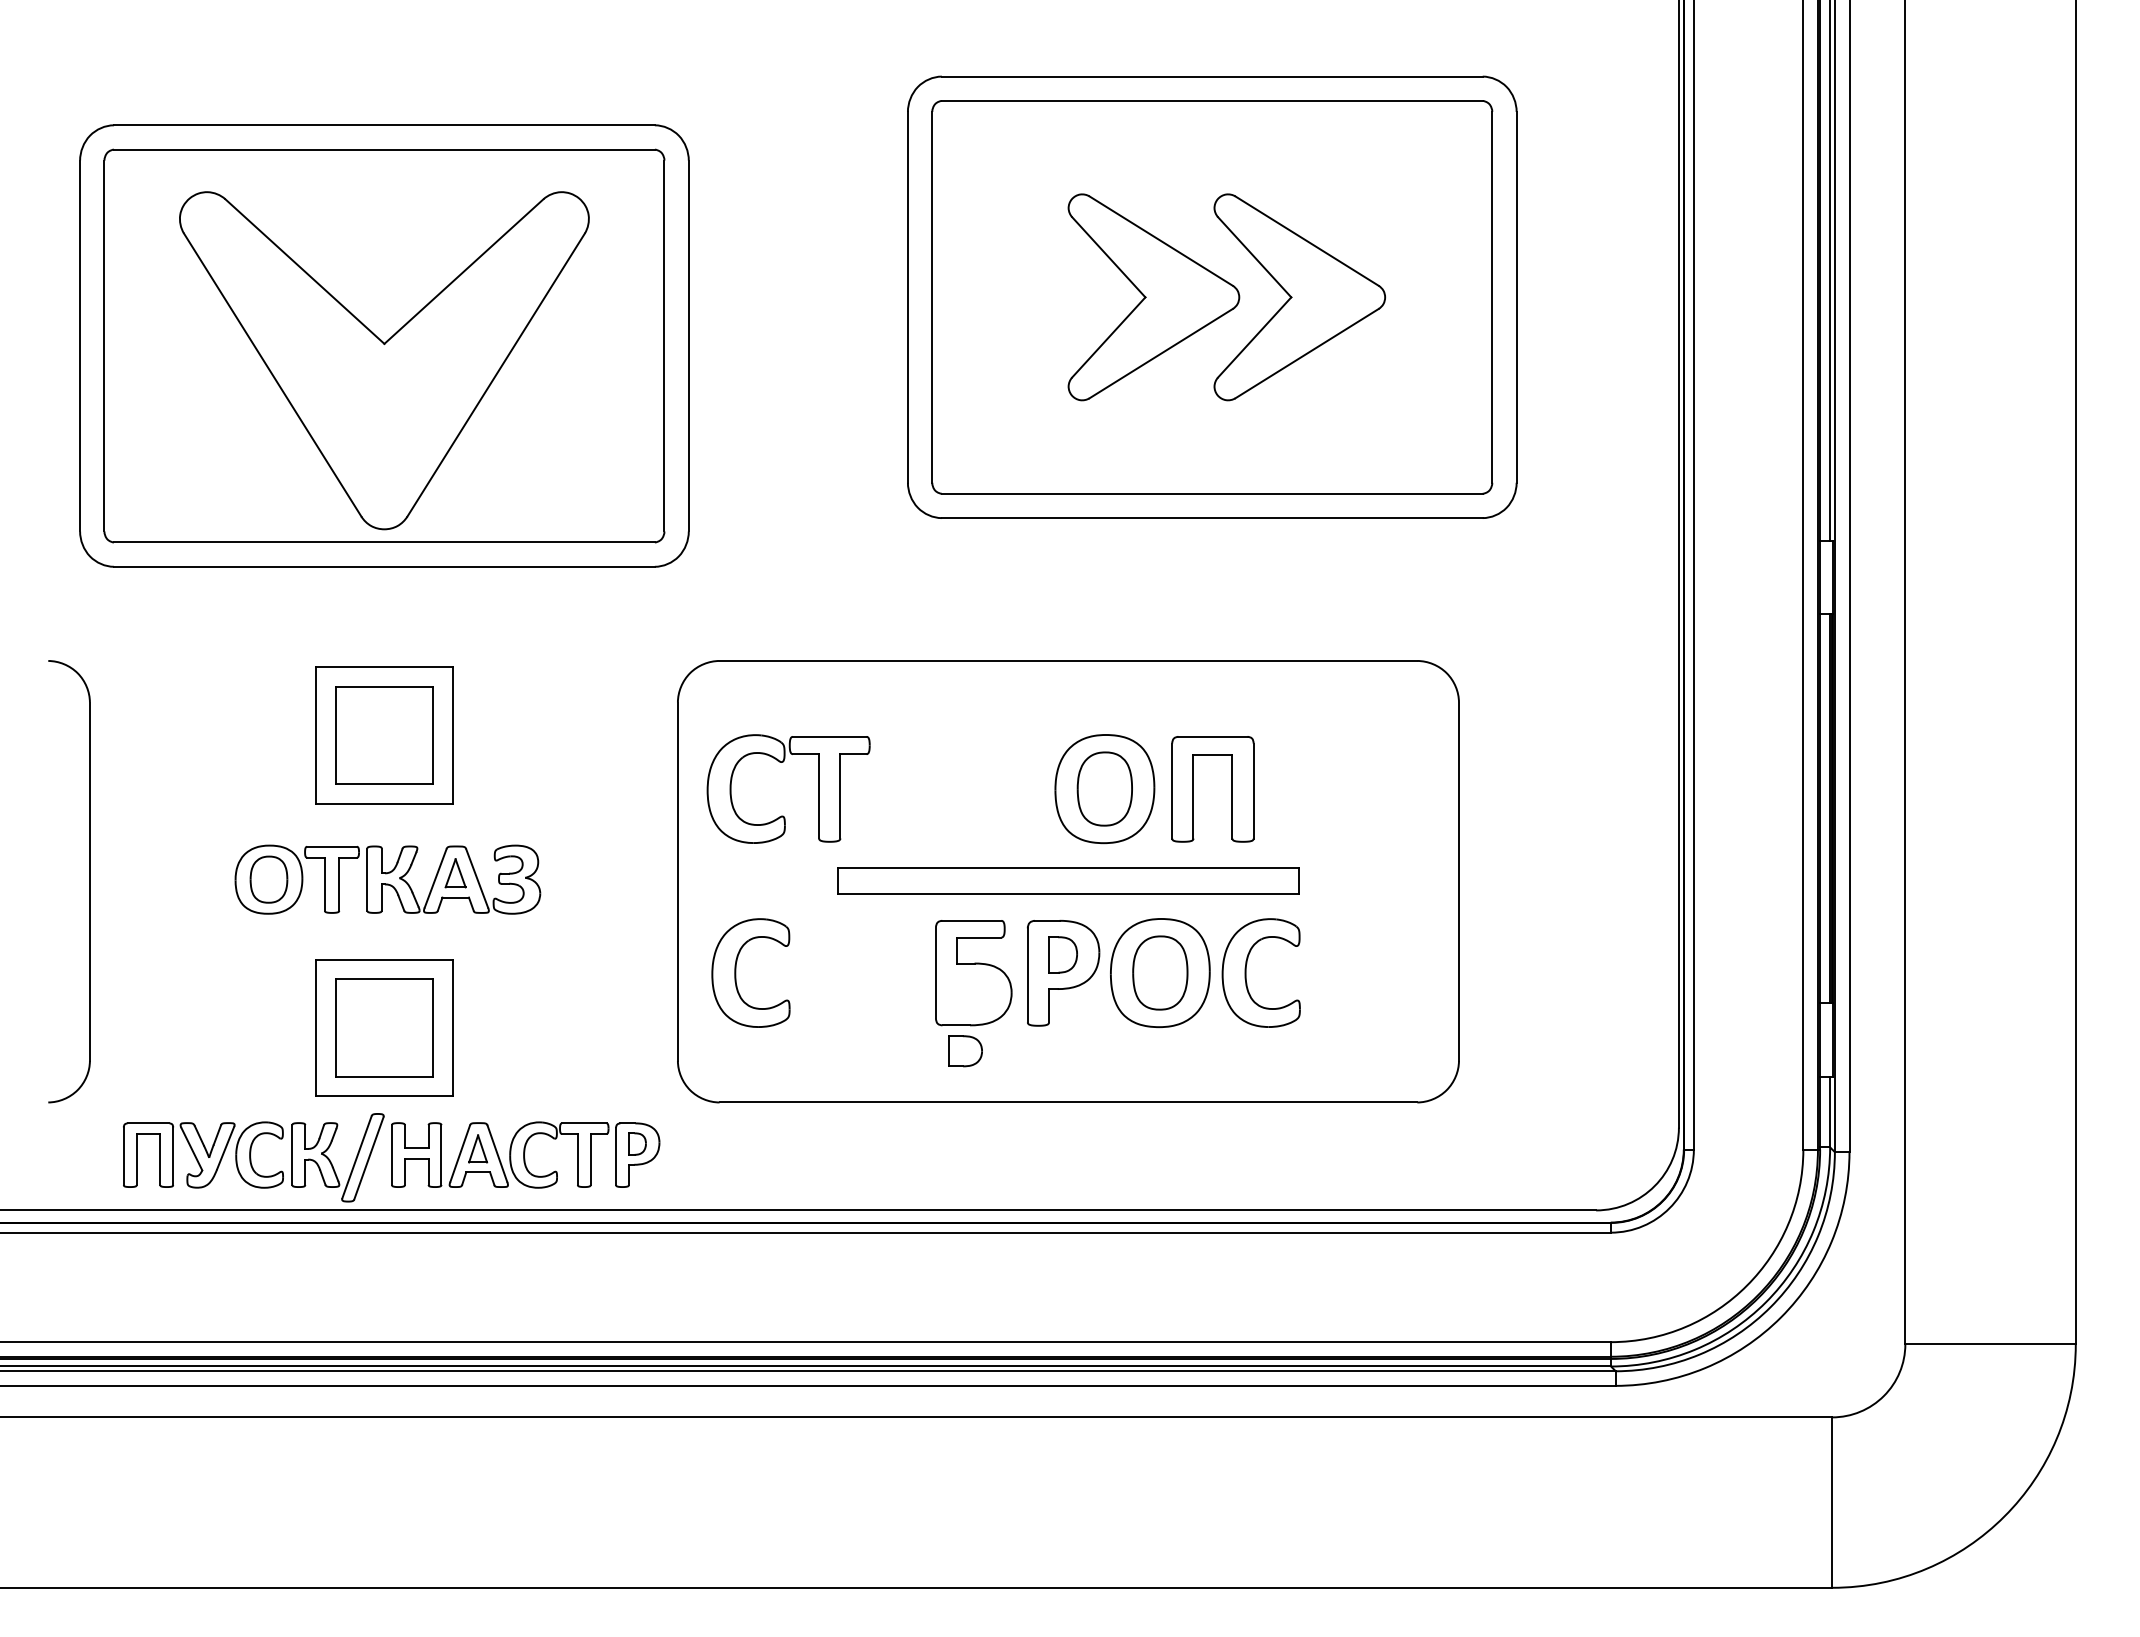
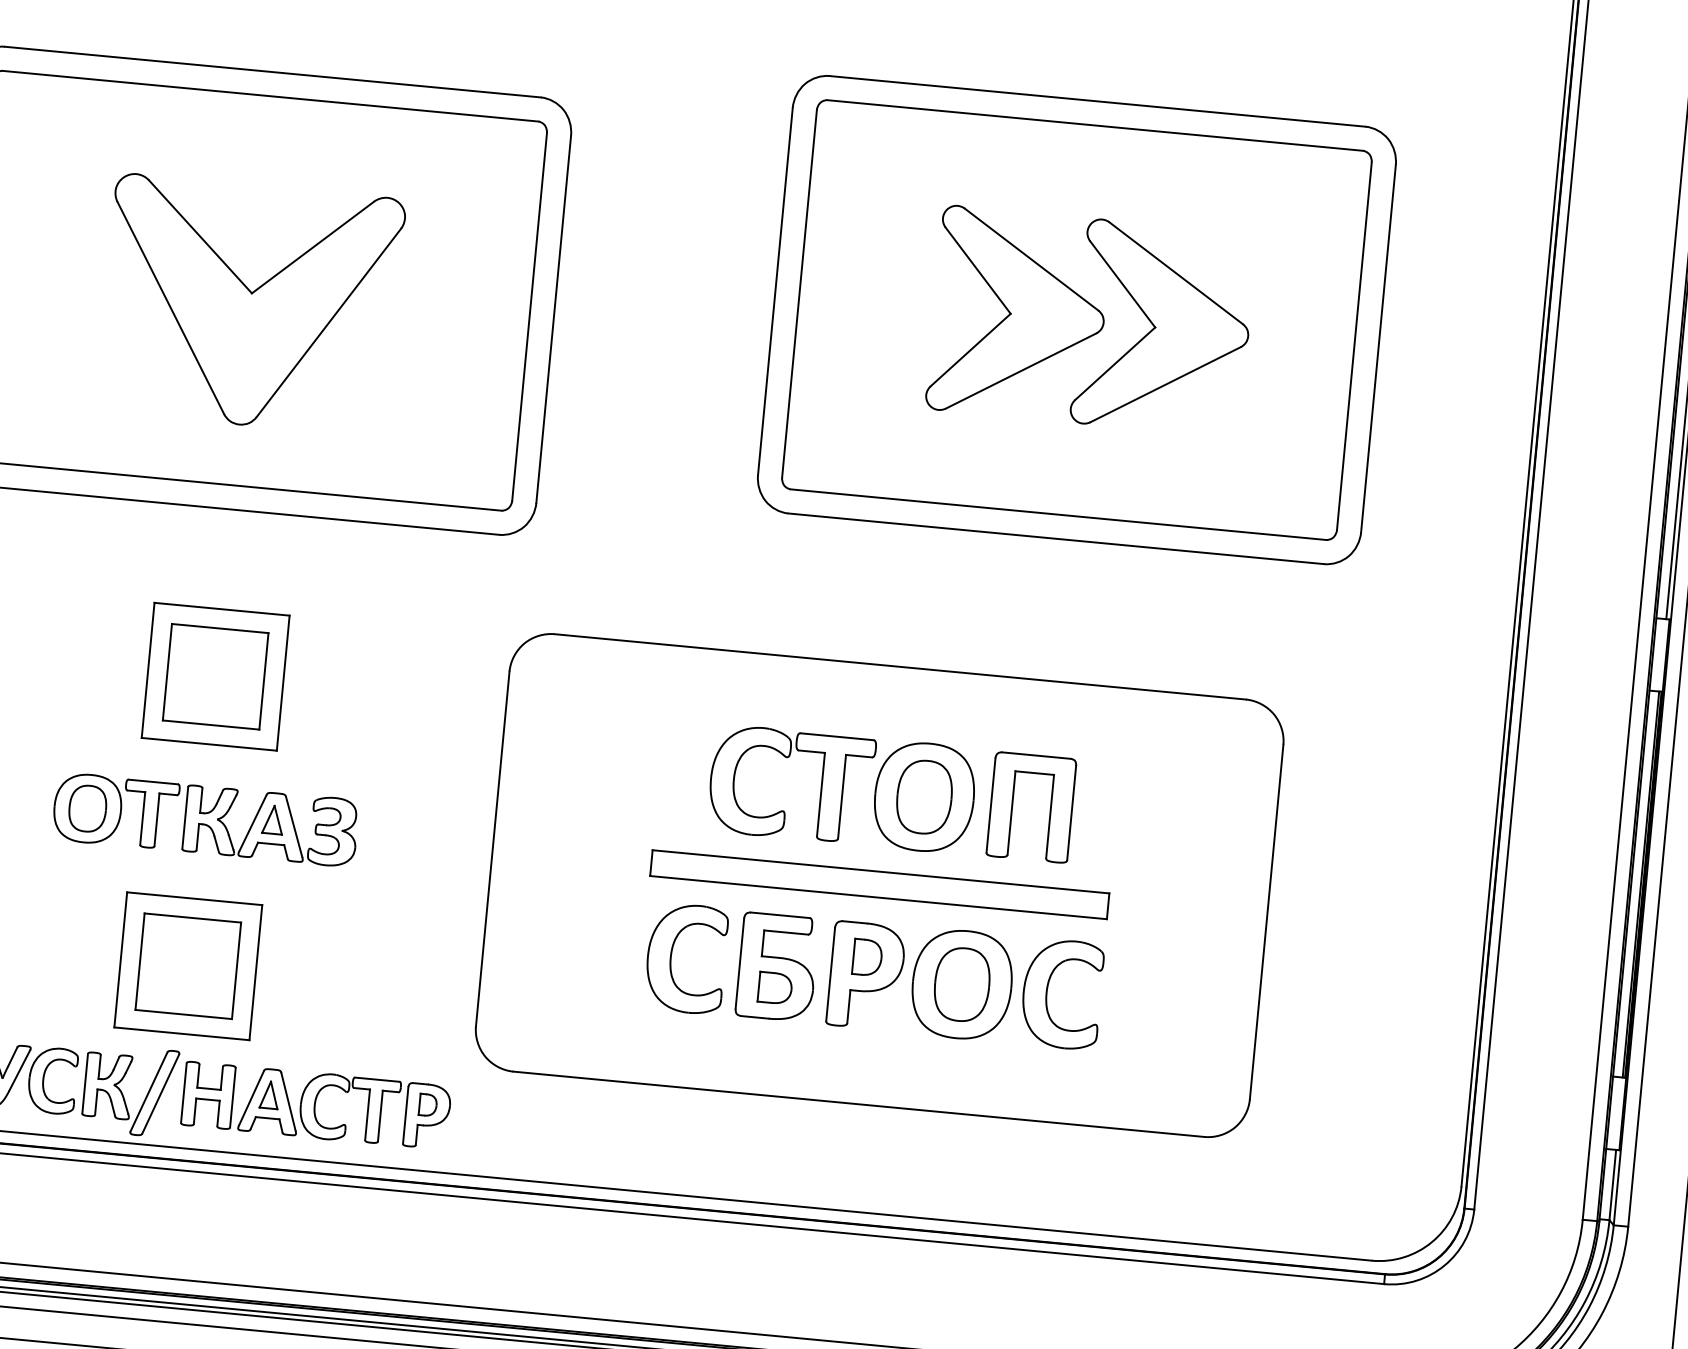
part: (384, 360) -> (250, 305), size x0.71
part: (783, 762) -> (788, 757), moved
part: (736, 972) -> (672, 956), moved
part: (965, 1051) -> (775, 988), moved

